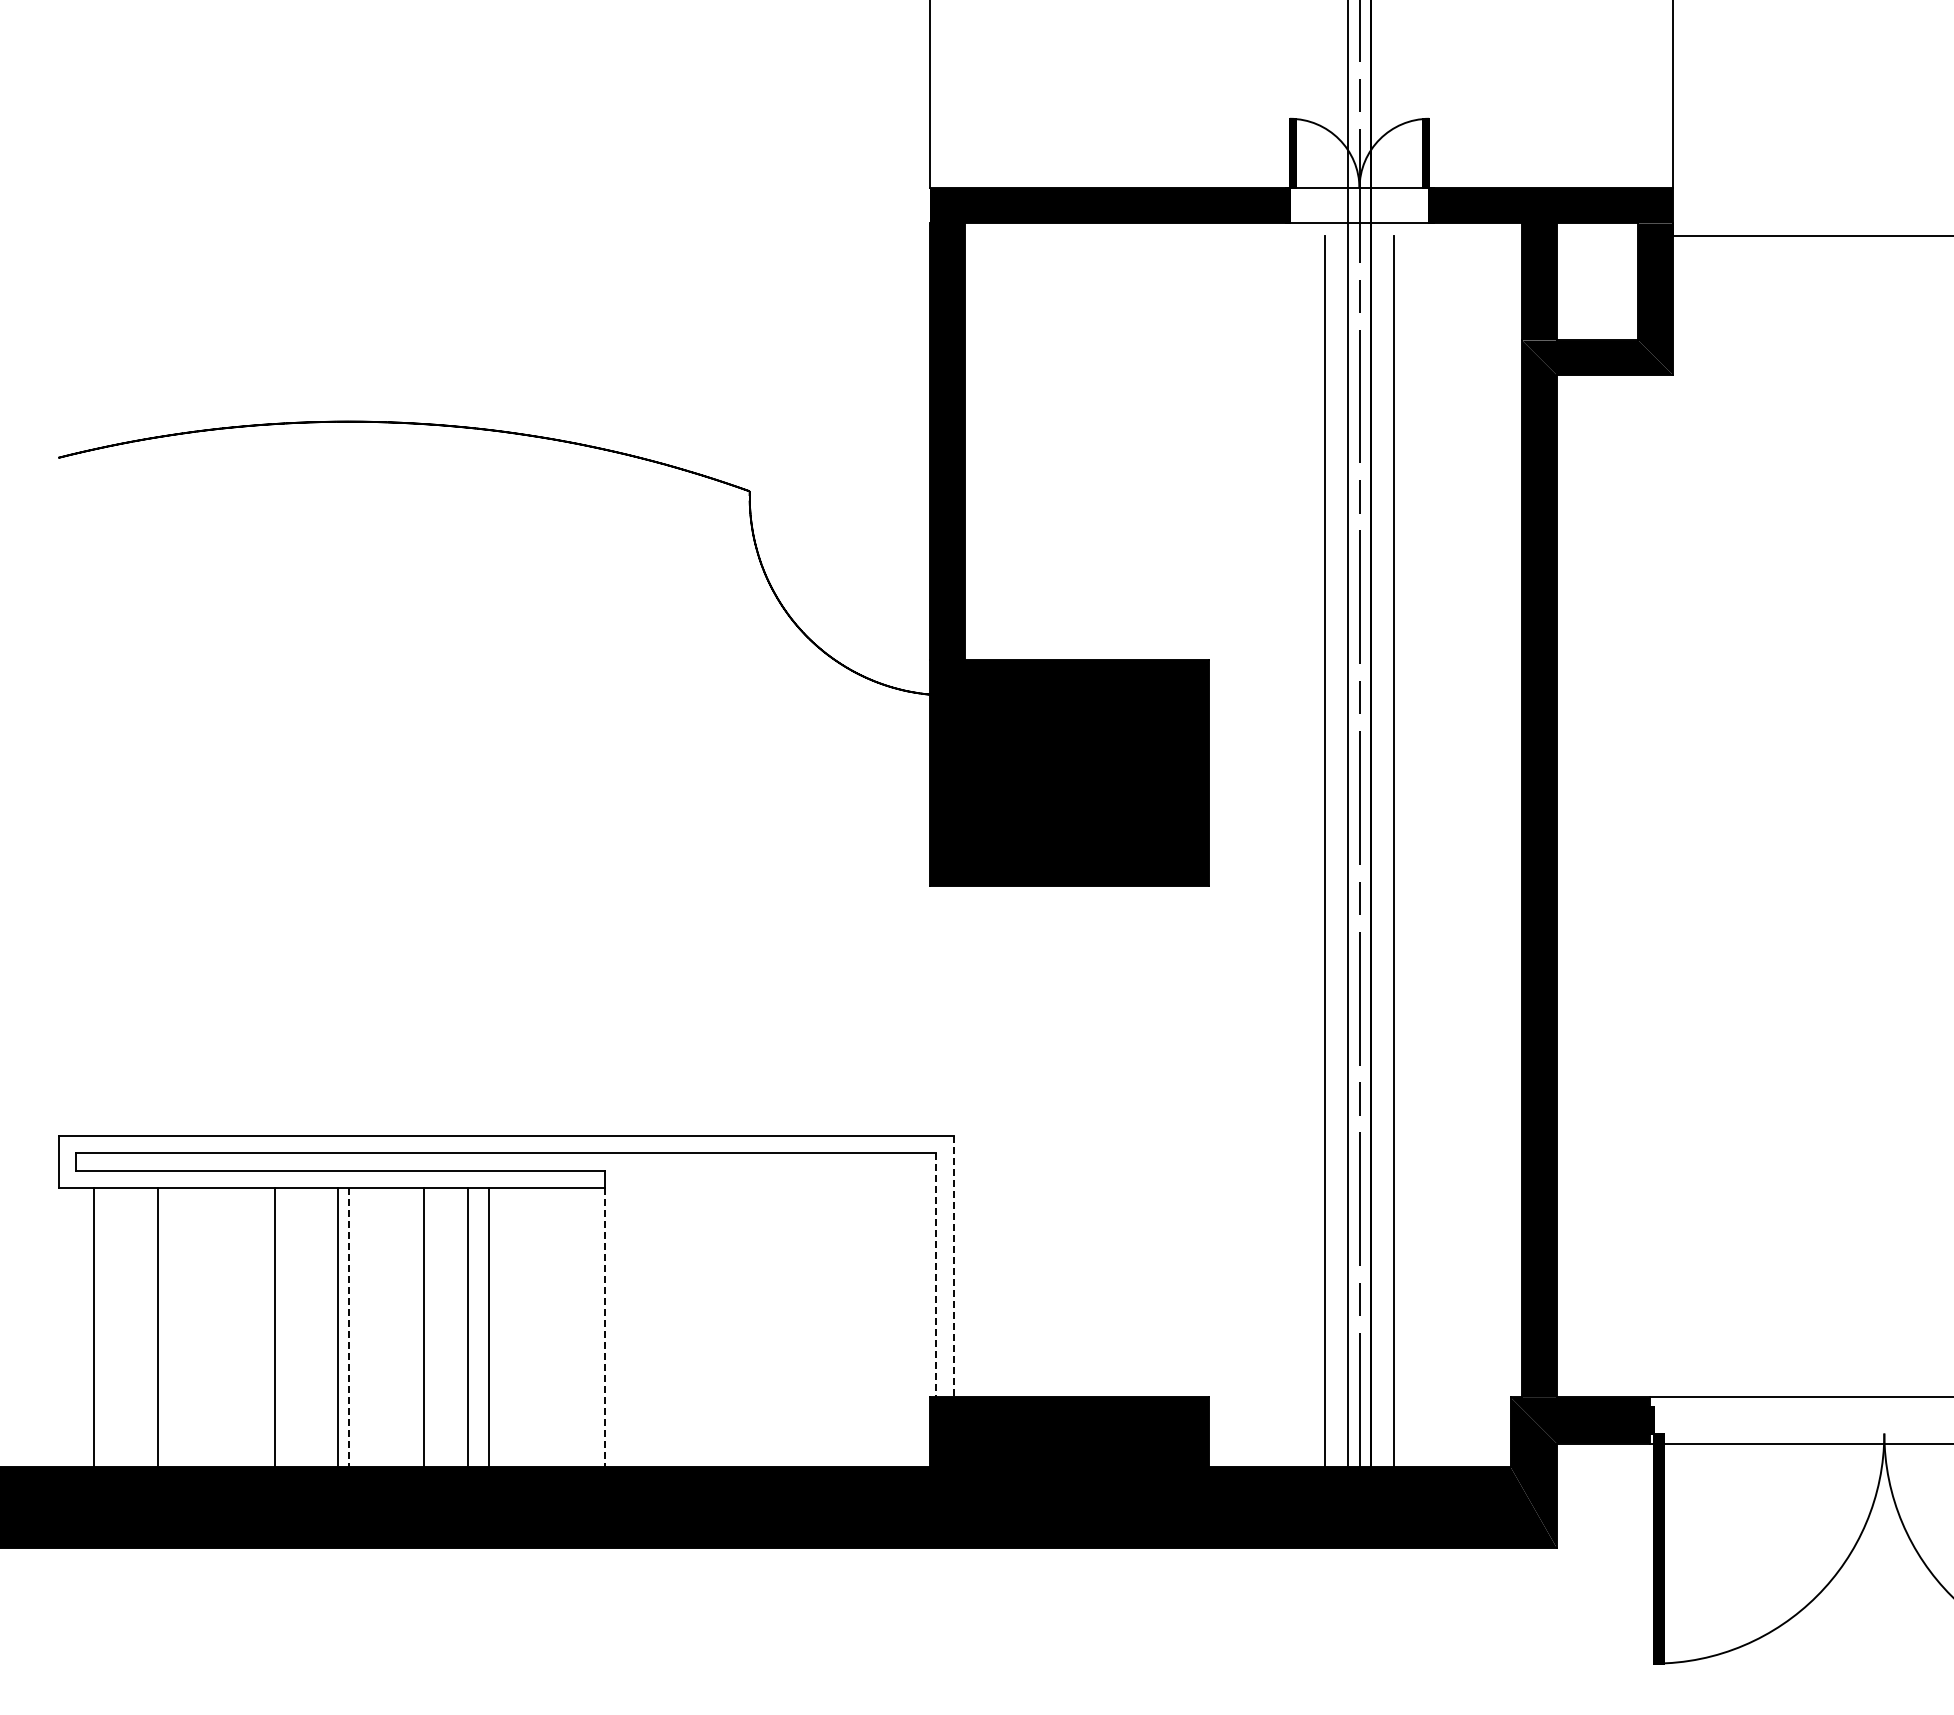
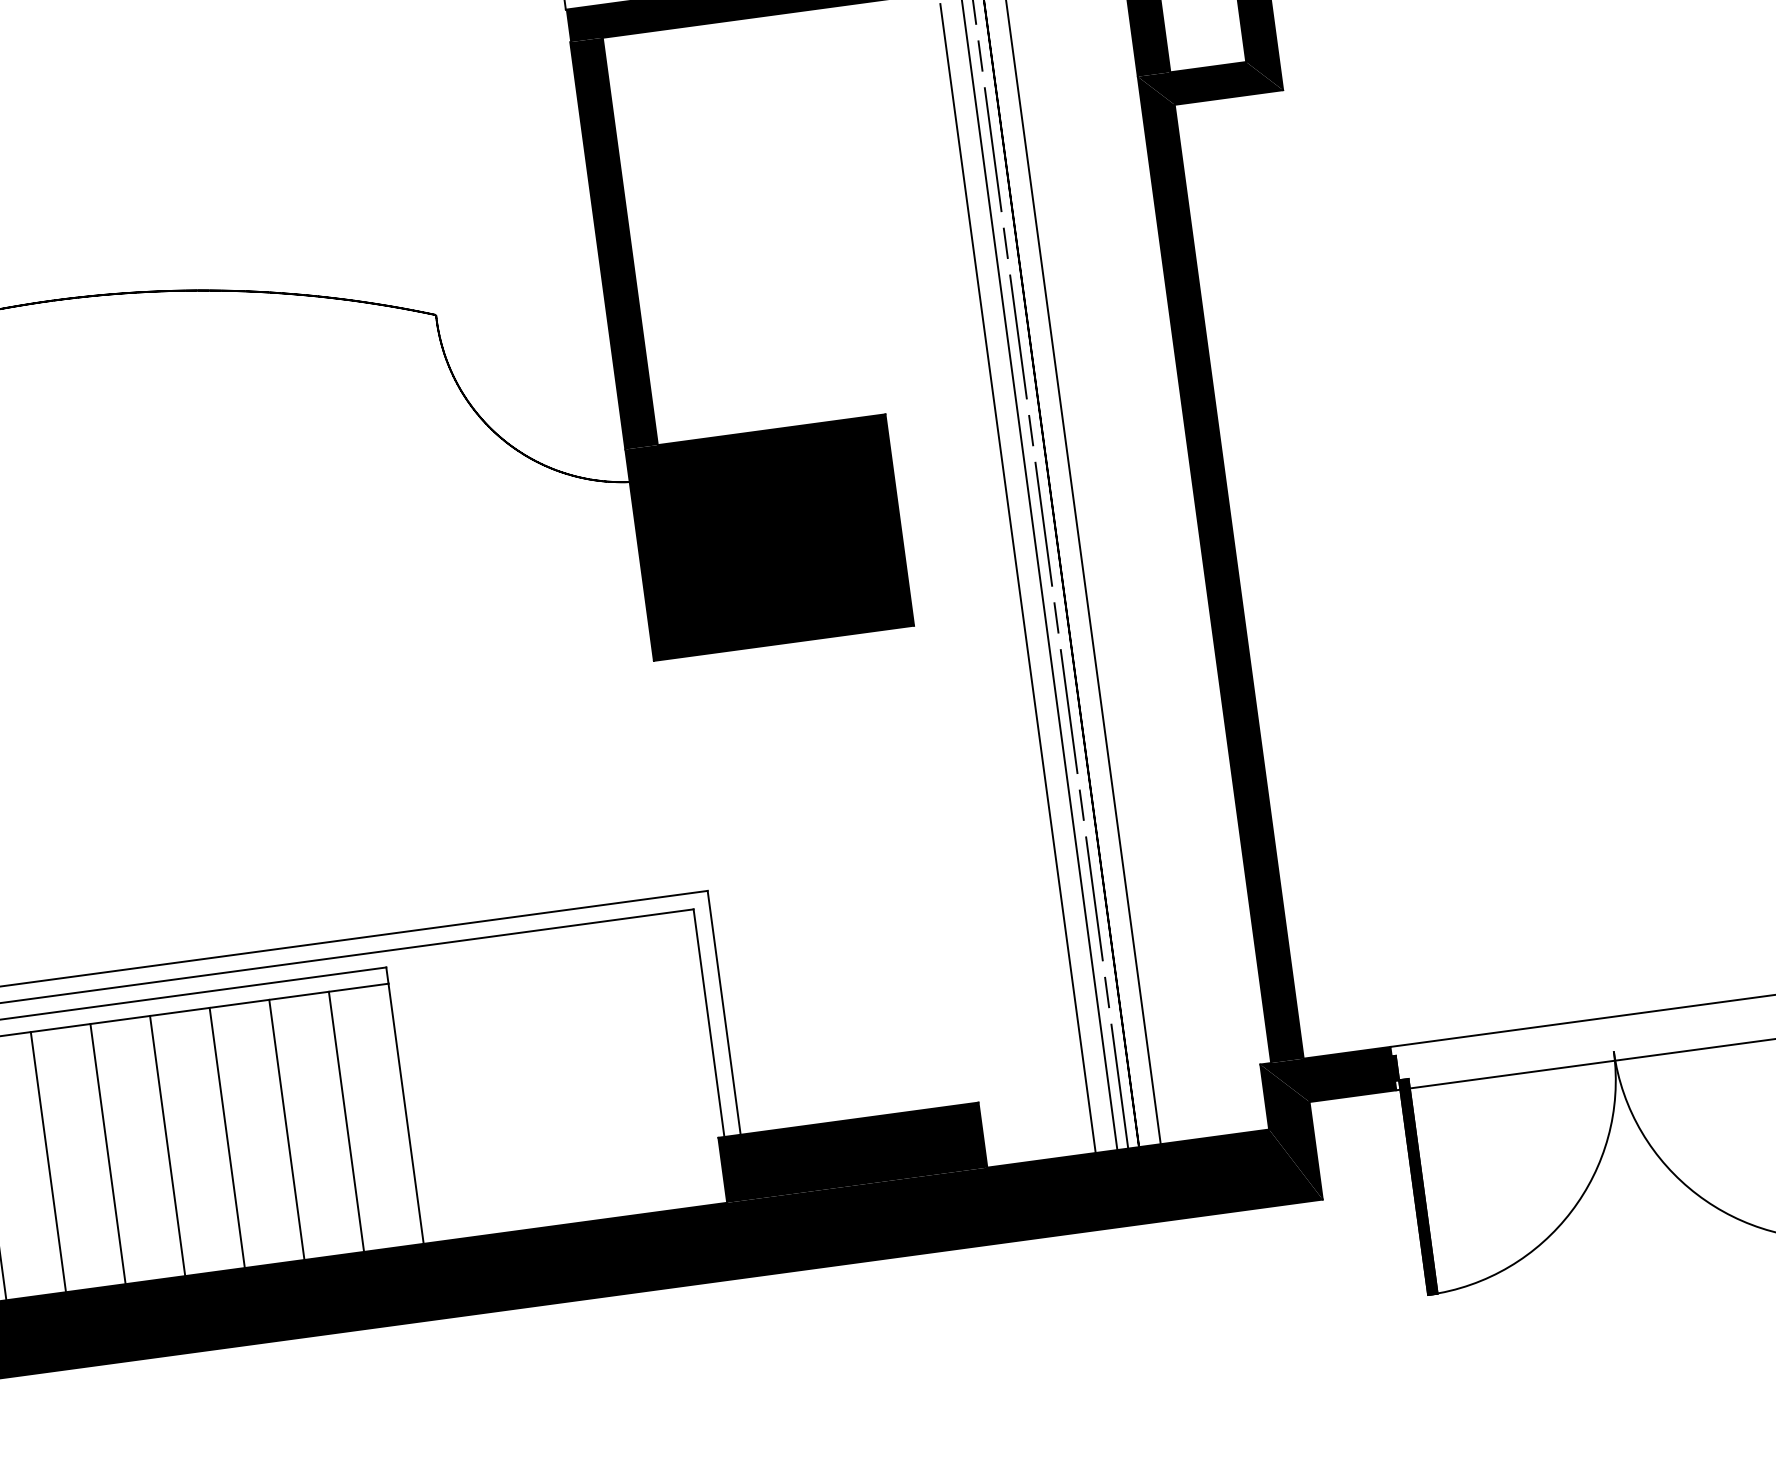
line: (953, 1266) -> (723, 1012), dashed -> solid
line: (936, 1275) -> (709, 1023), dashed -> solid
line: (275, 1327) -> (48, 1162), moved
line: (338, 1327) -> (108, 1154), moved
line: (423, 1327) -> (286, 1129), moved
line: (468, 1327) -> (227, 1137), moved
line: (488, 1327) -> (346, 1121), moved
line: (349, 1328) -> (168, 1146), dashed -> solid
line: (604, 1328) -> (406, 1114), dashed -> solid

